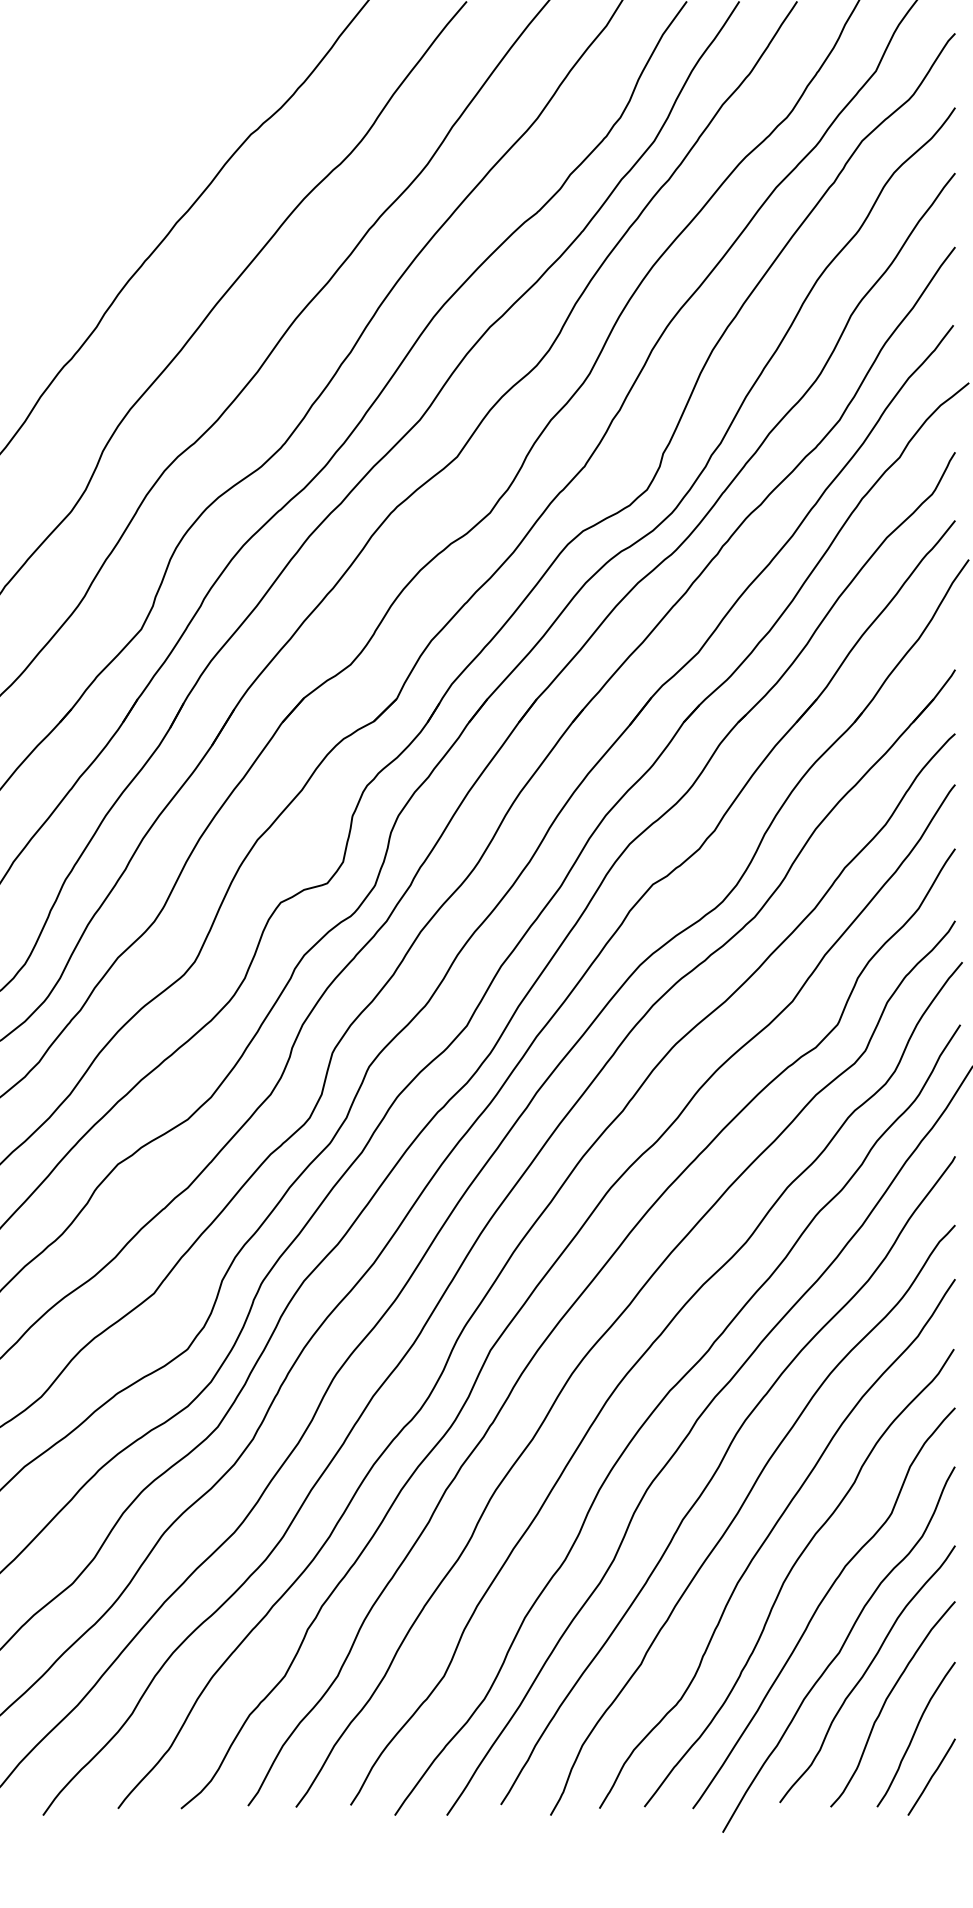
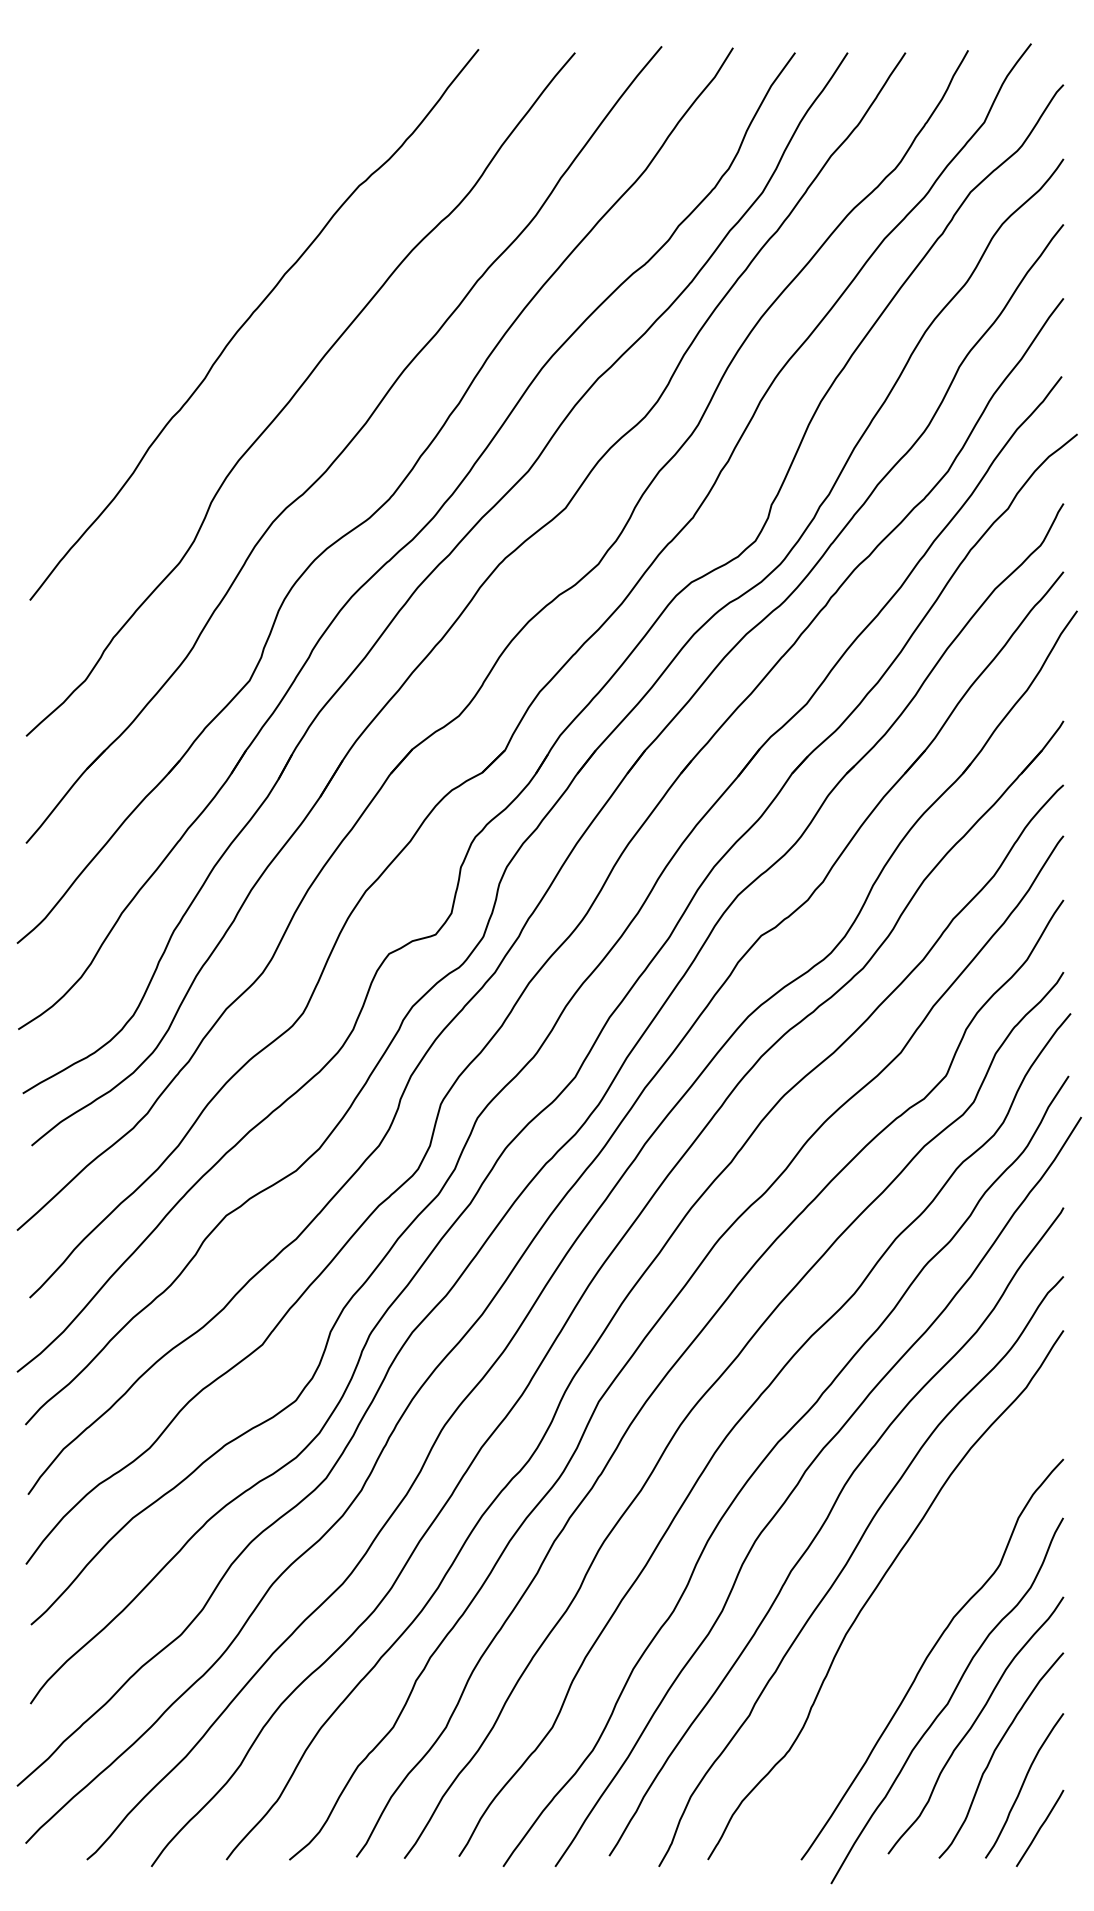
curve: (791, 1572) -> (899, 1623), removed

